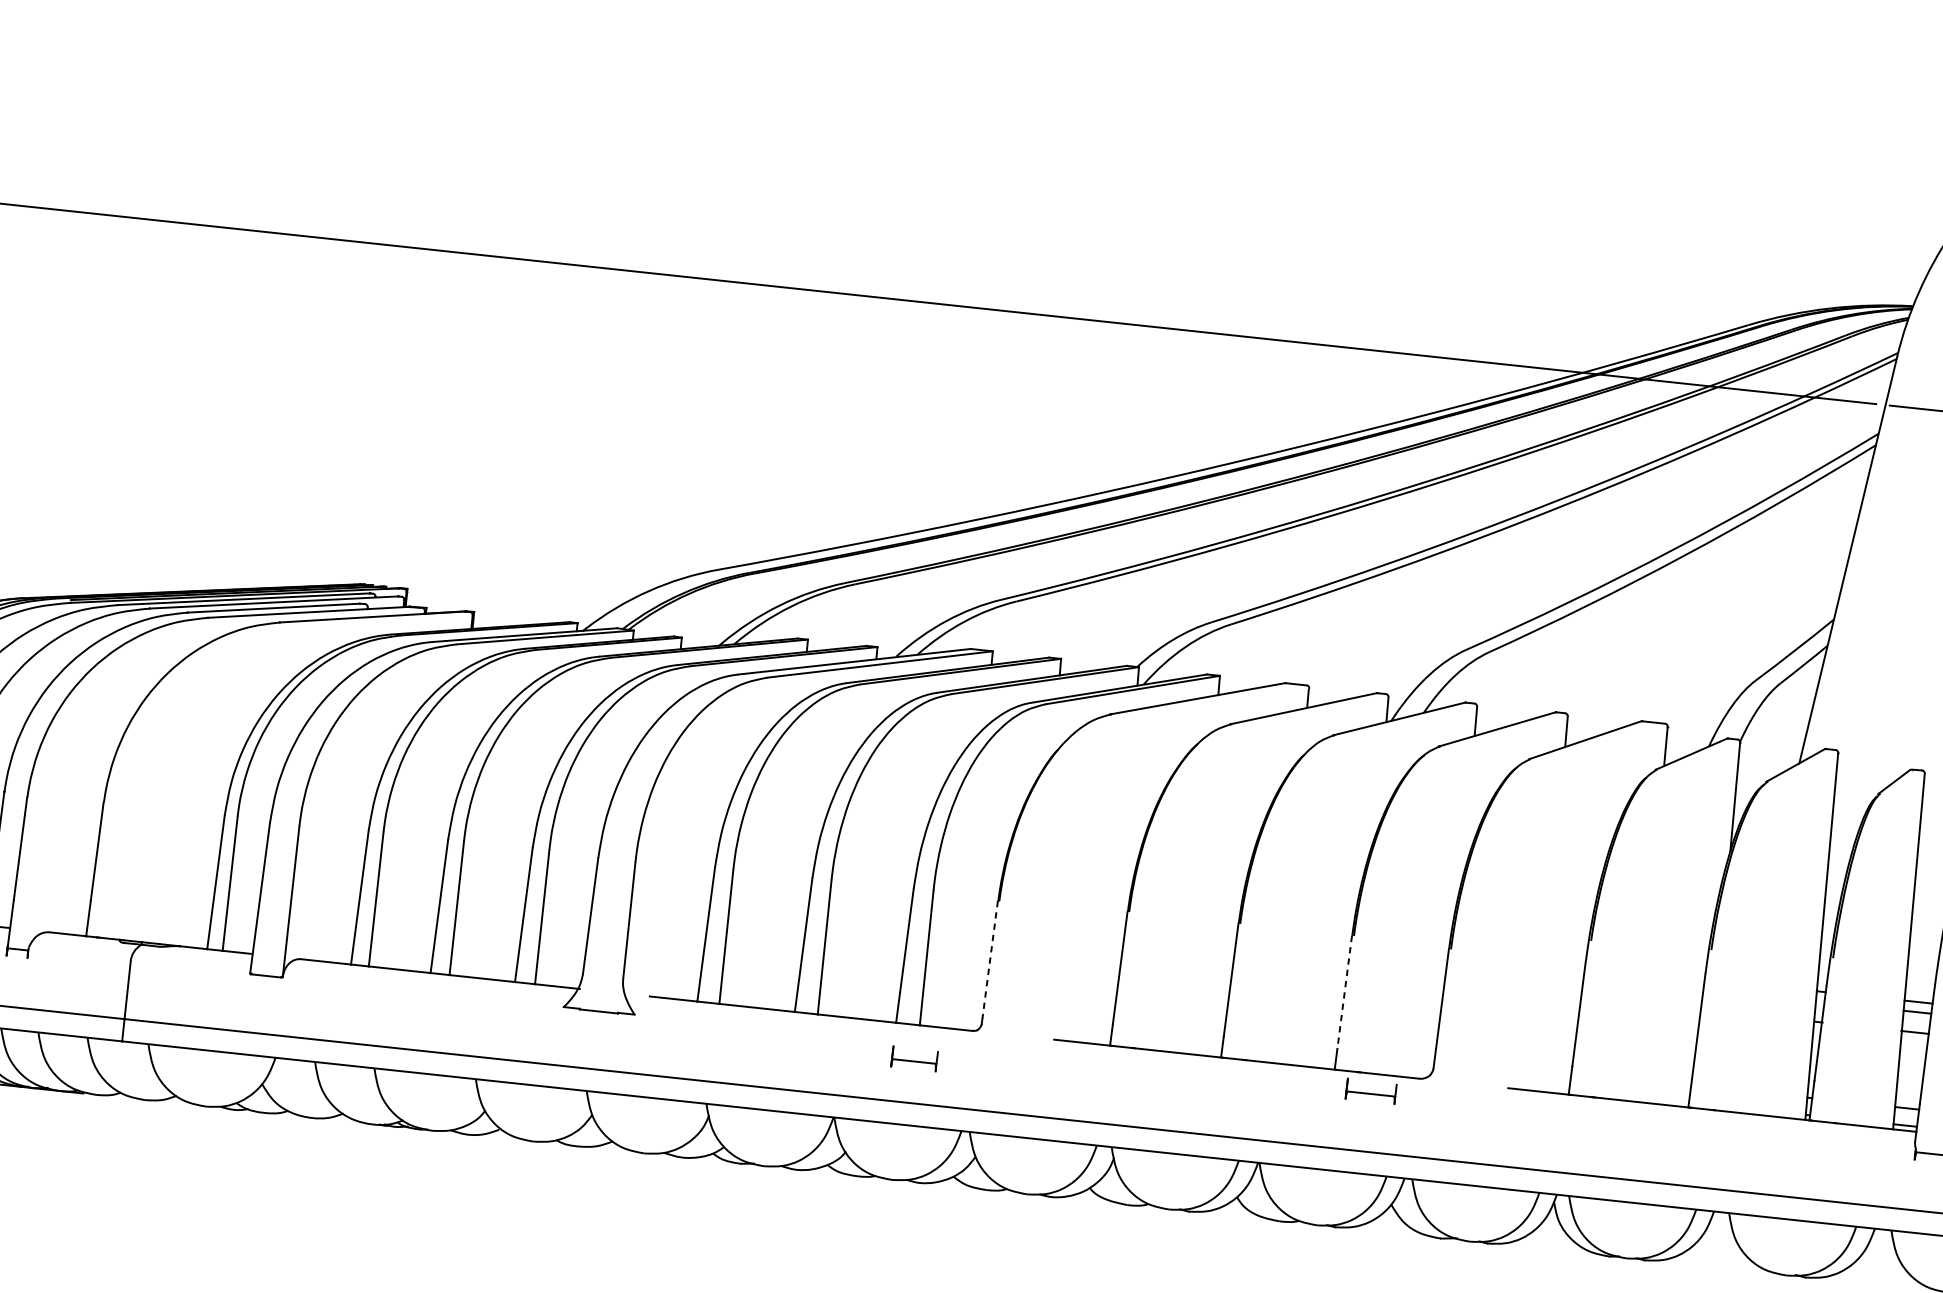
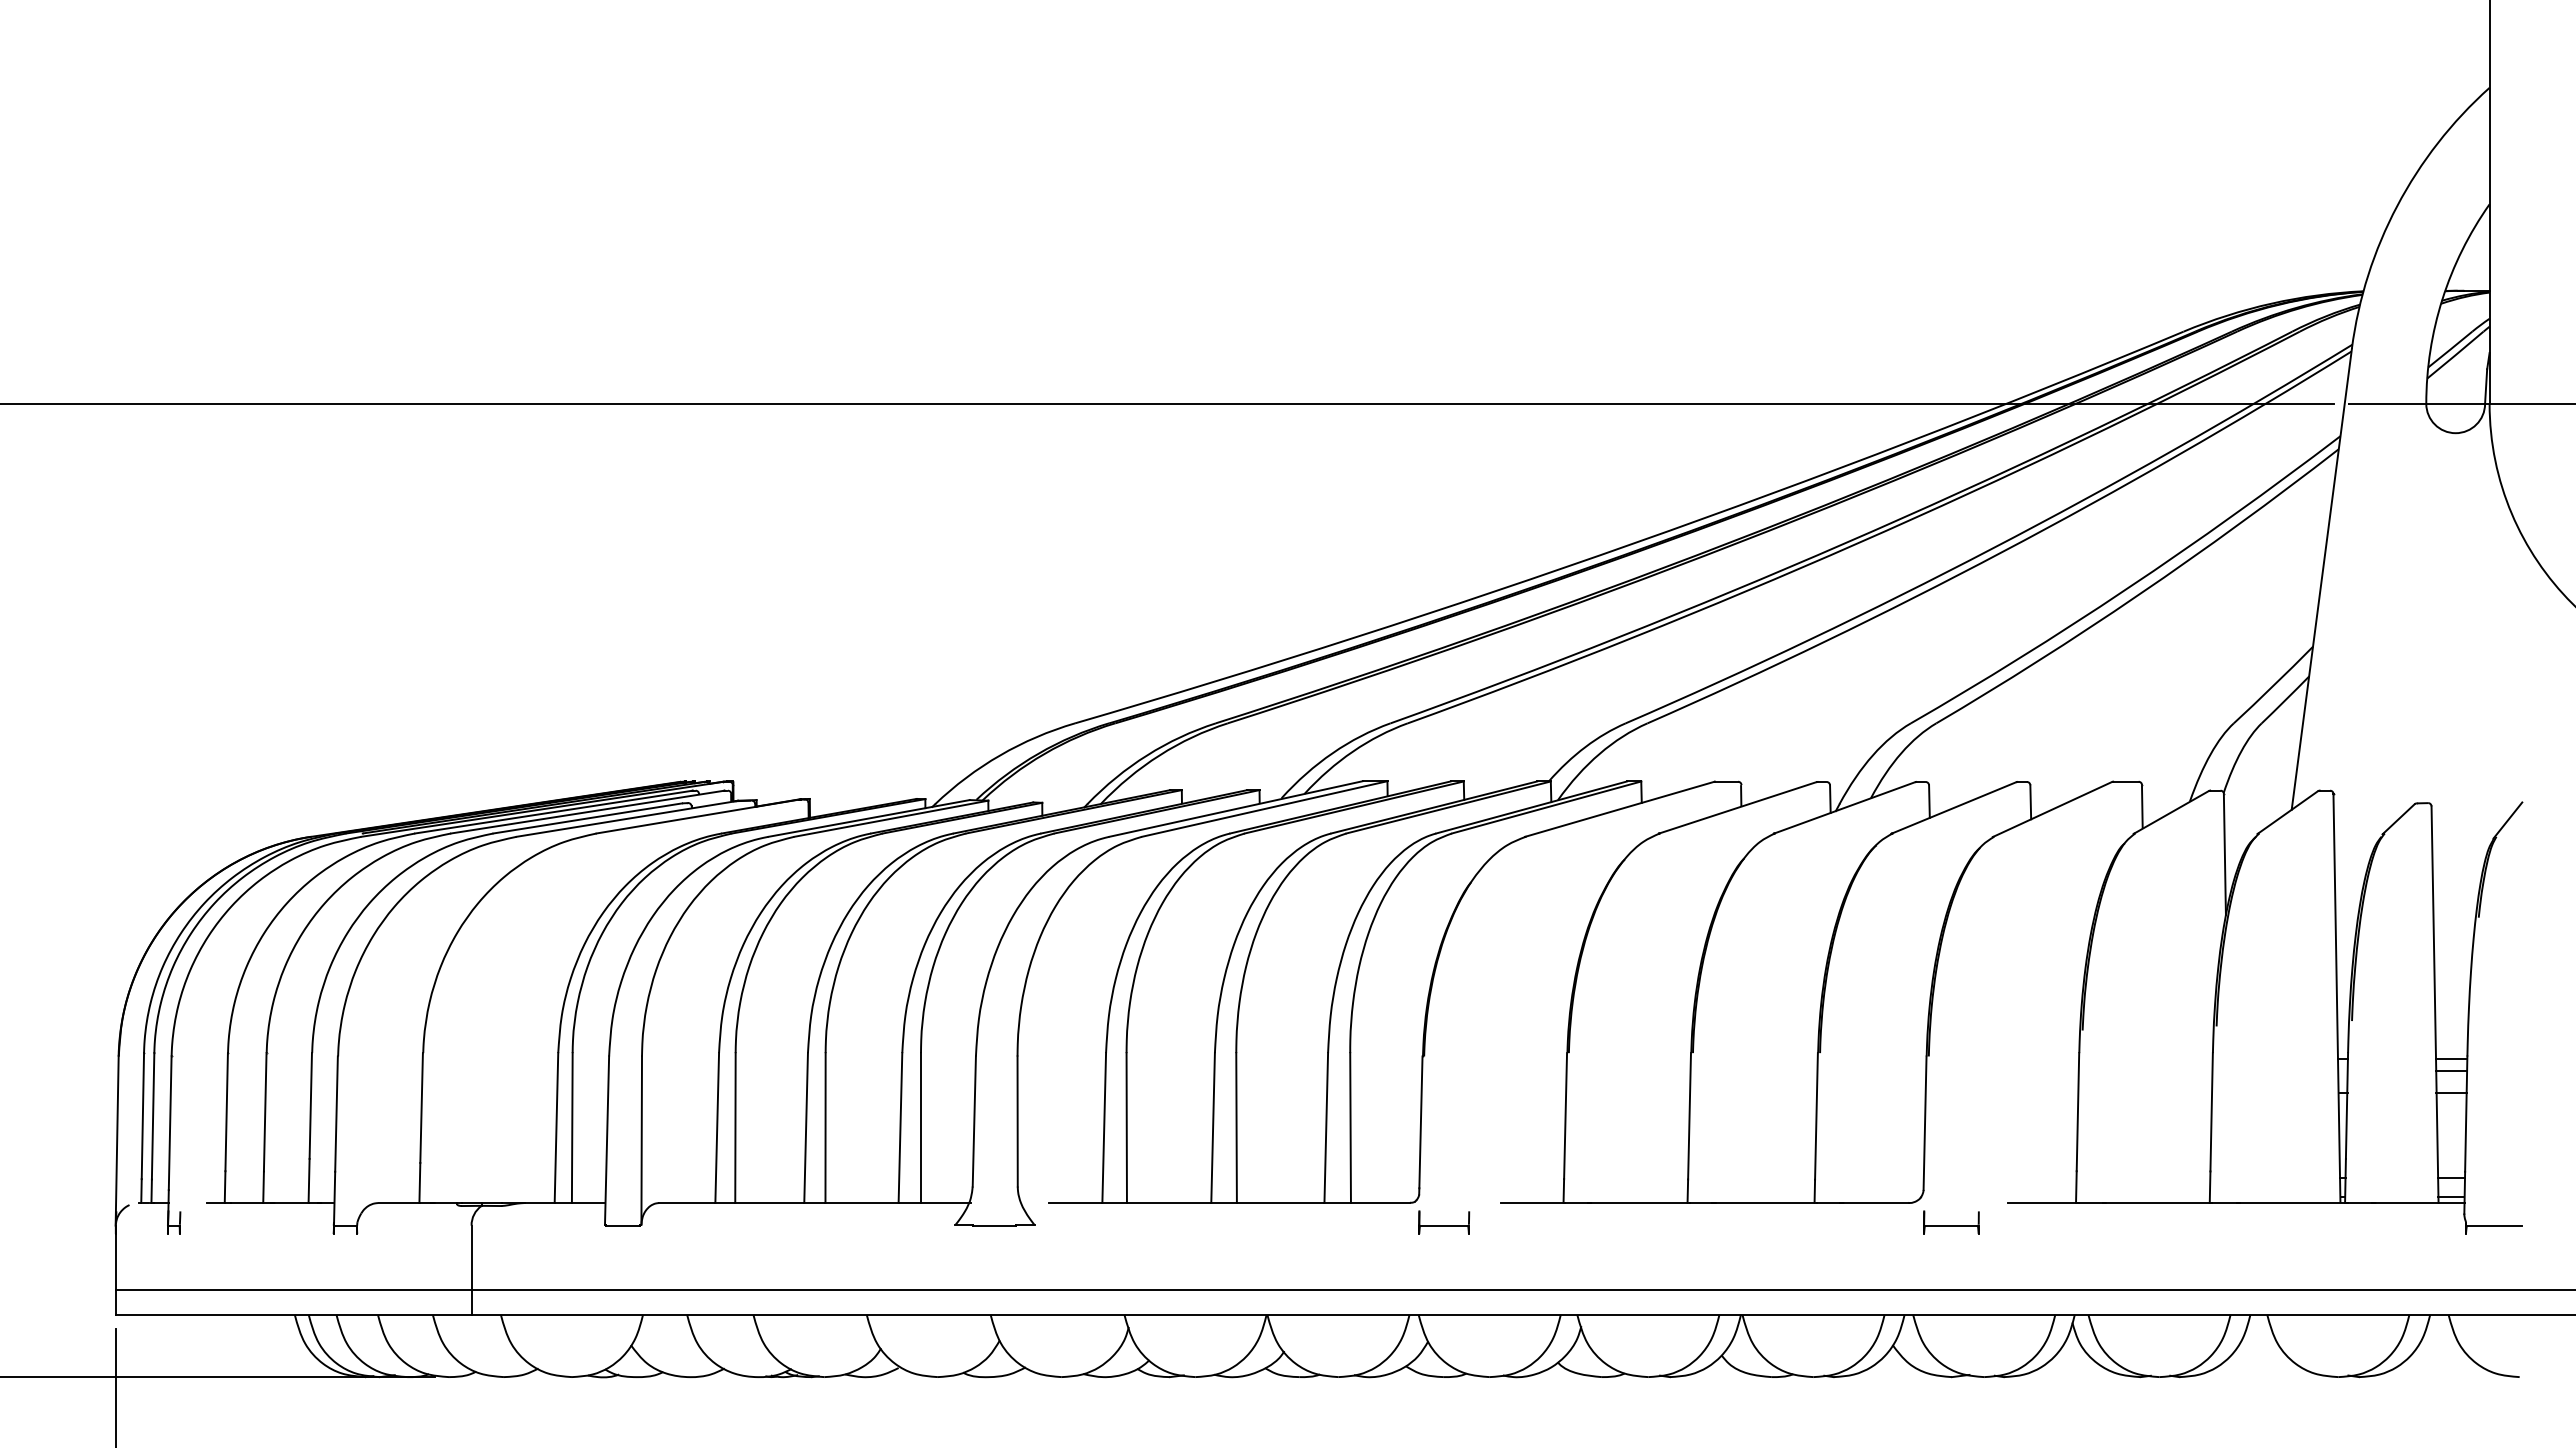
line: (989, 959) -> (1420, 1122), dashed -> solid
line: (1344, 992) -> (1816, 1116), dashed -> solid
part: (914, 1058) -> (1444, 1222), moved
part: (1371, 1091) -> (1951, 1222), moved

